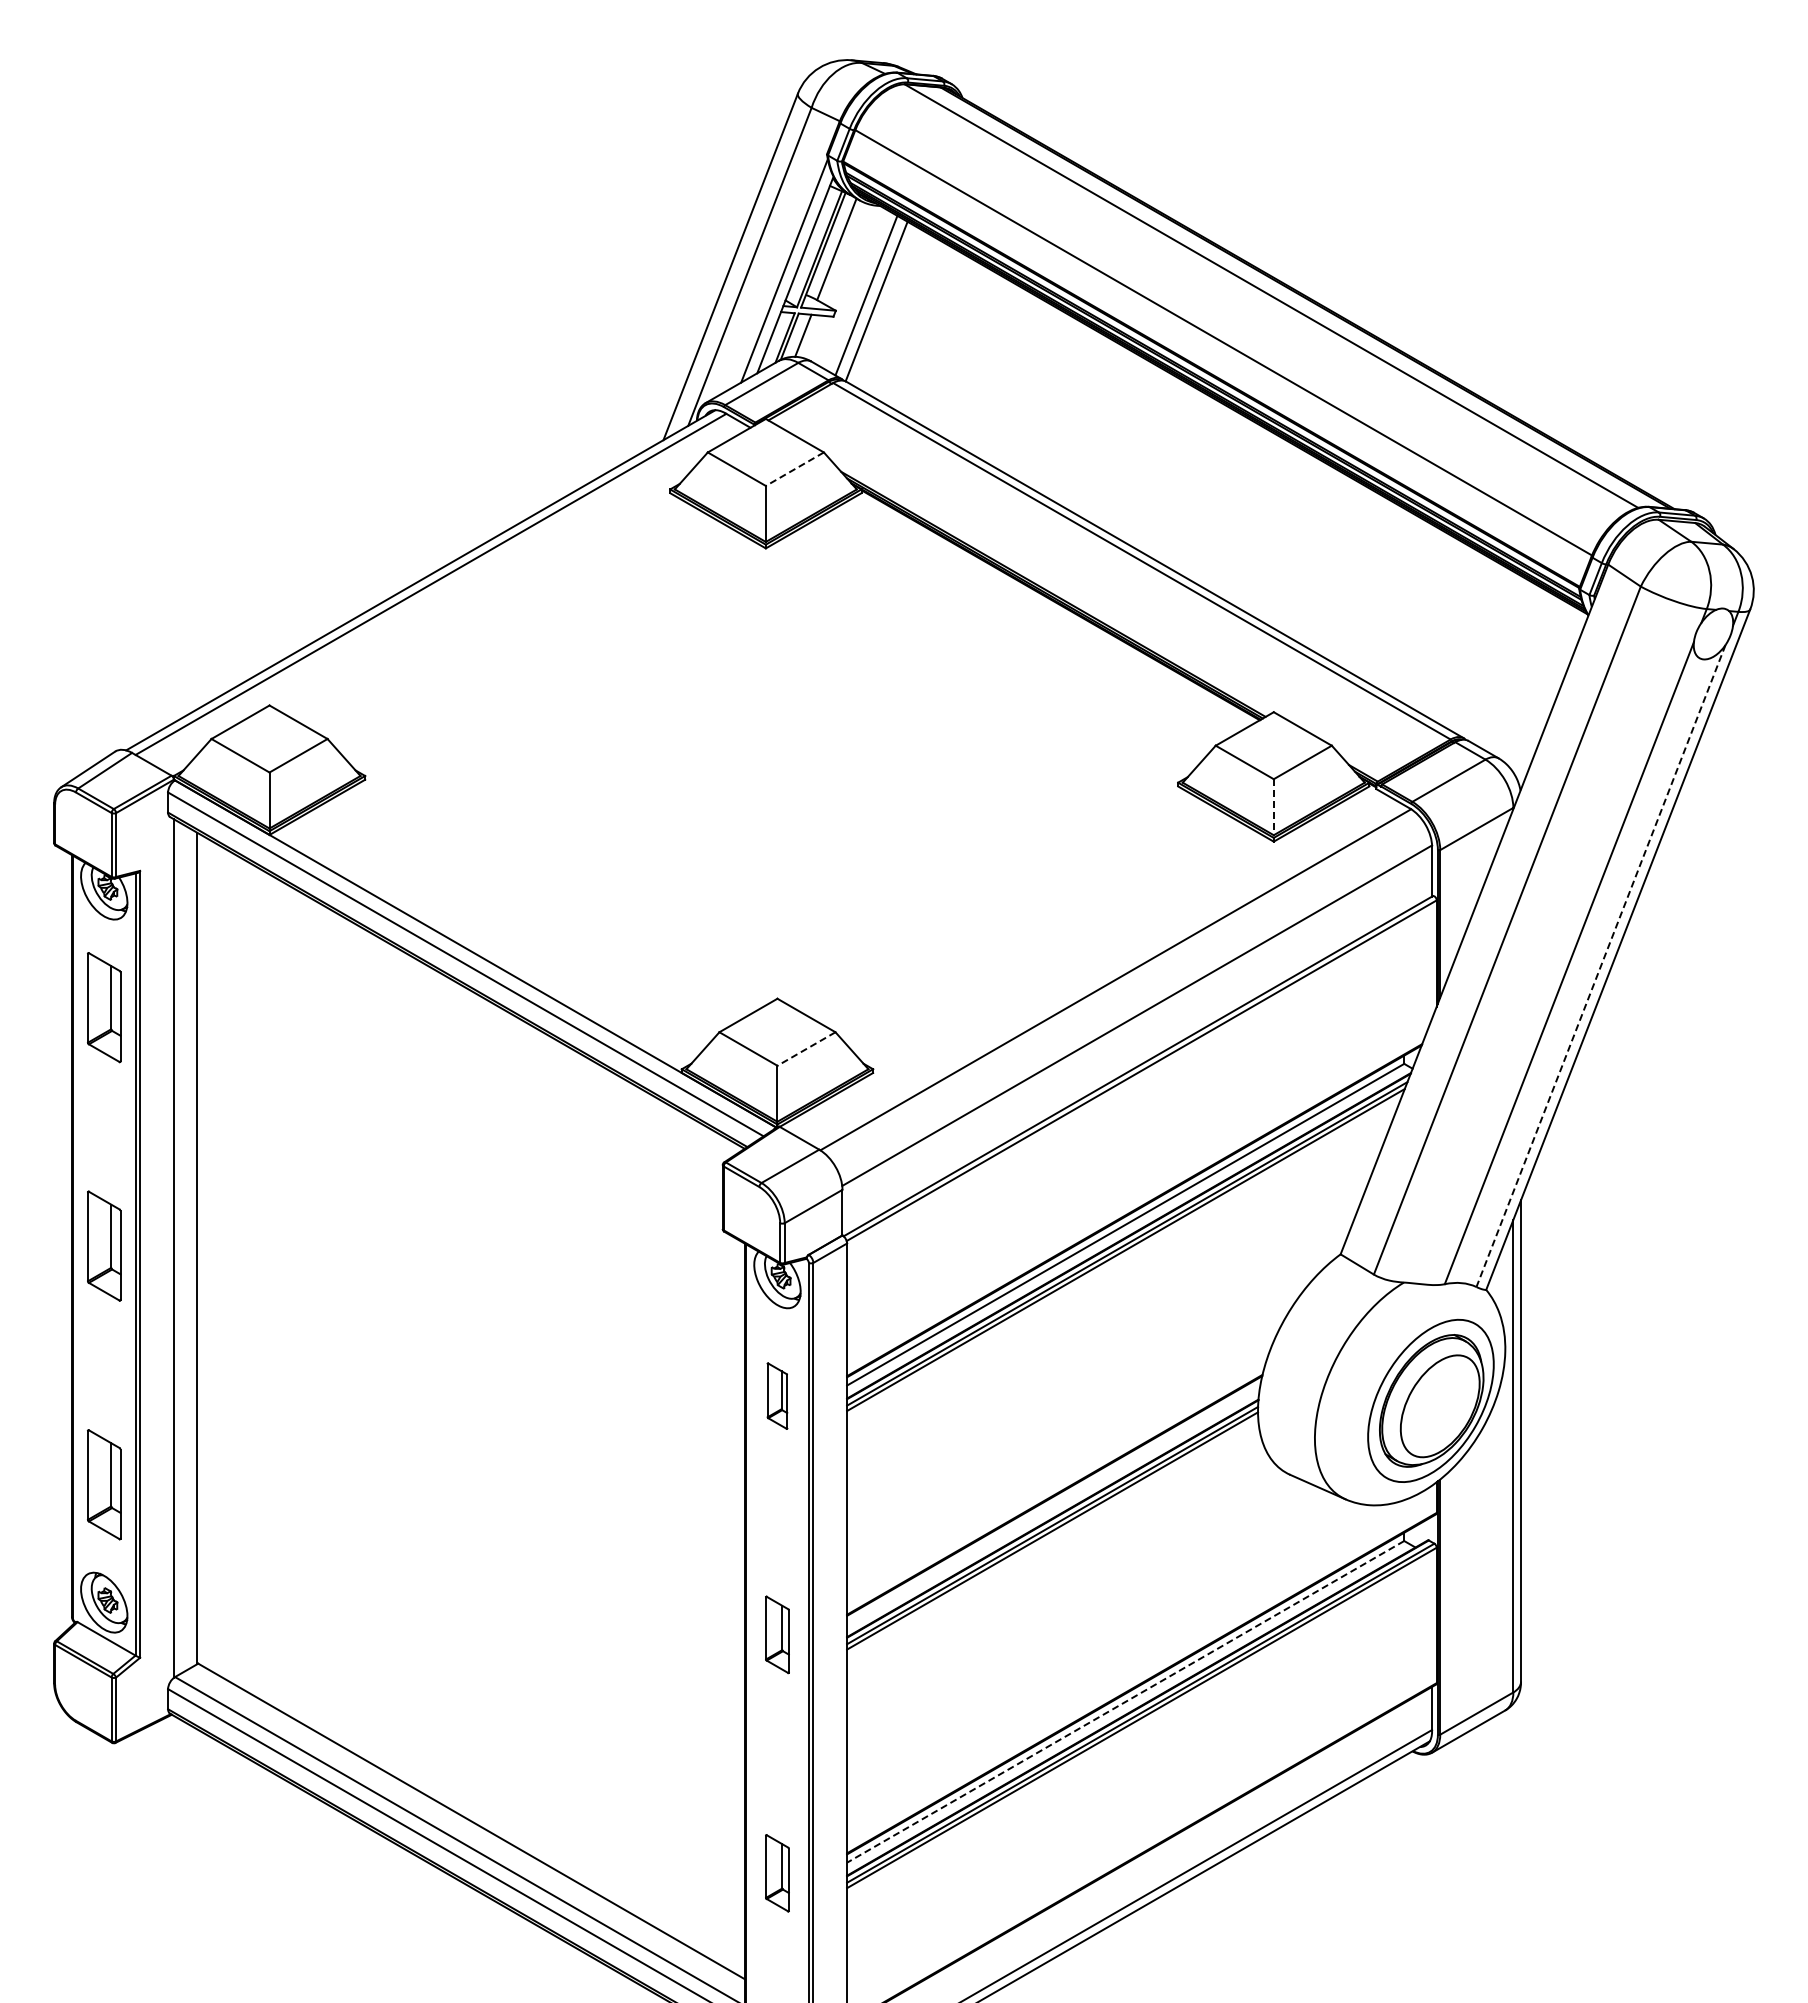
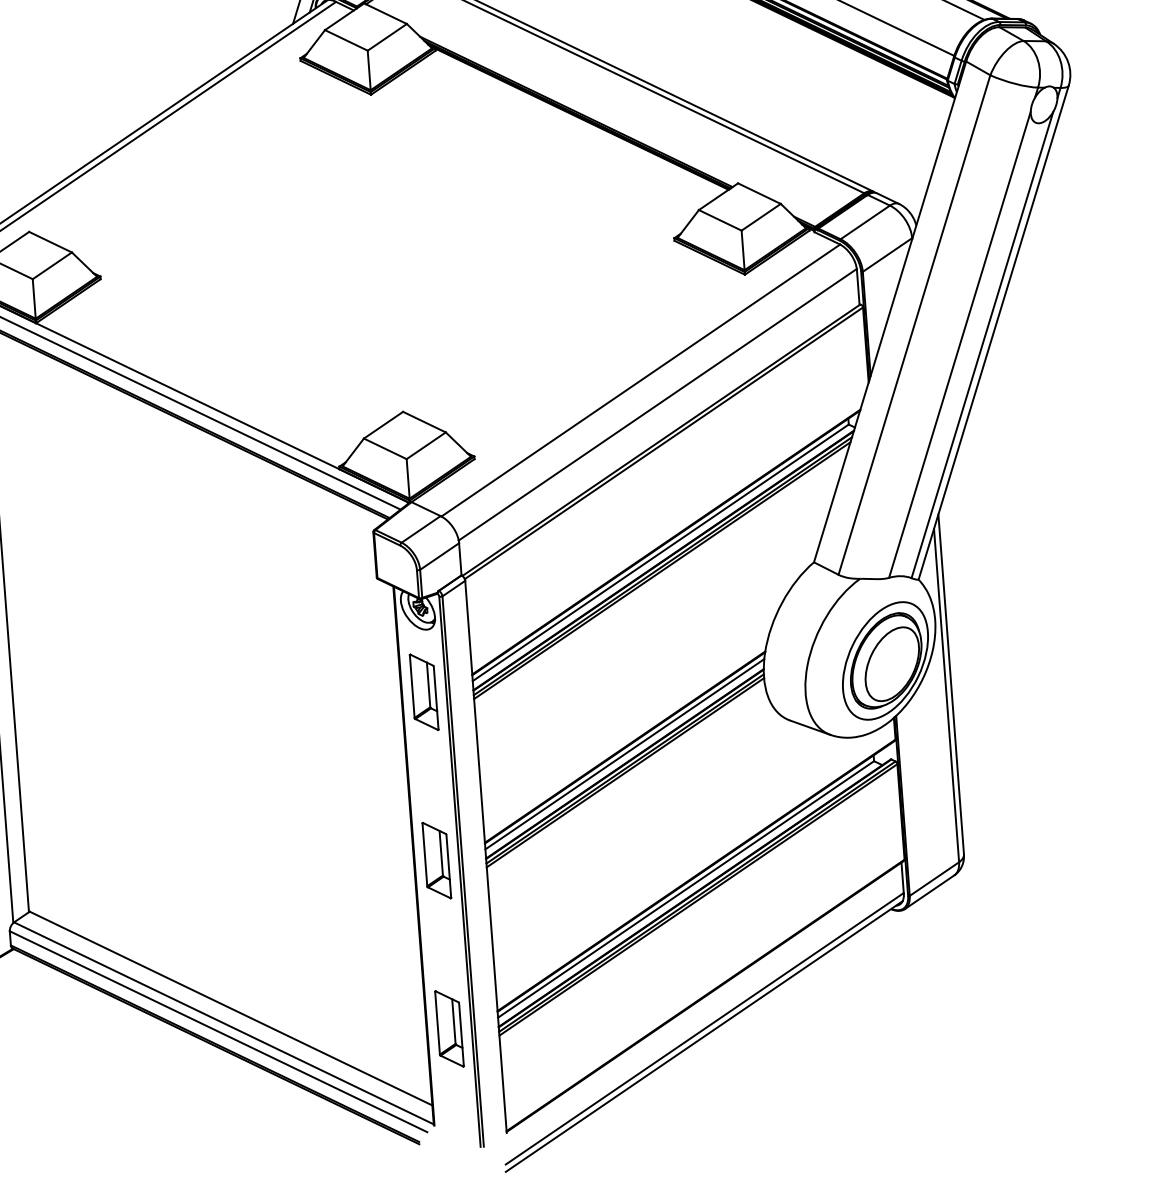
line: (794, 469) -> (387, 37), dashed -> solid
line: (1273, 807) -> (742, 250), dashed -> solid
line: (1600, 966) -> (982, 345), dashed -> solid
line: (806, 1049) -> (426, 446), dashed -> solid
part: (777, 1395) -> (424, 691), size x1.67
line: (1053, 1504) -> (624, 754), added
part: (777, 1634) -> (436, 860), size x1.43
line: (1125, 1701) -> (685, 889), dashed -> solid
part: (777, 1872) -> (449, 1028), size x1.43

